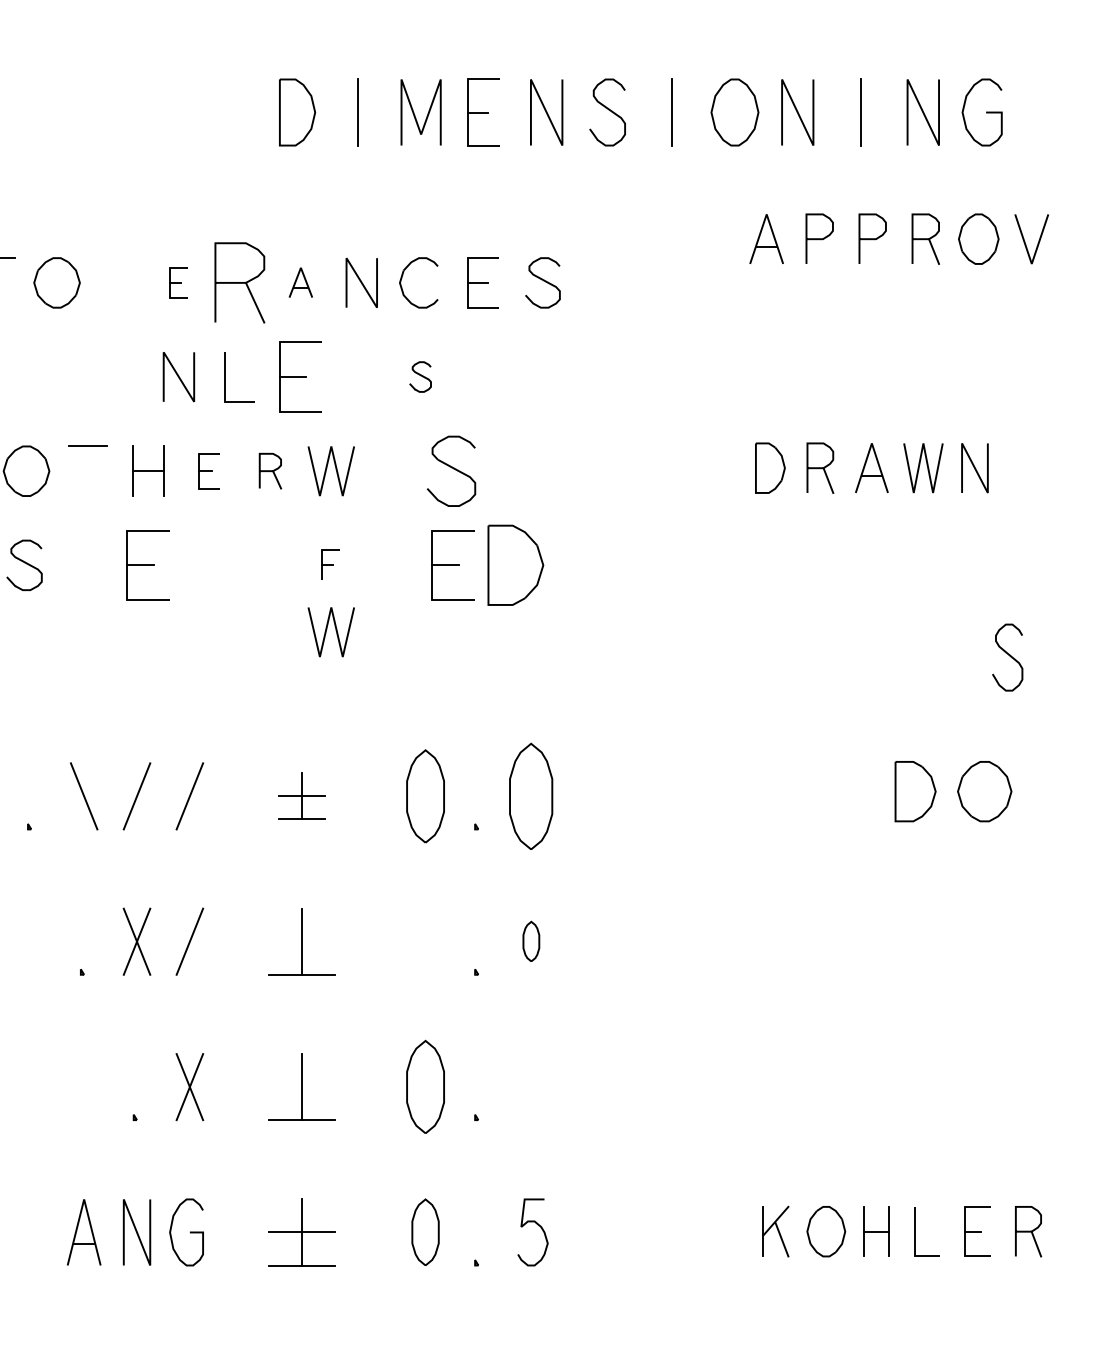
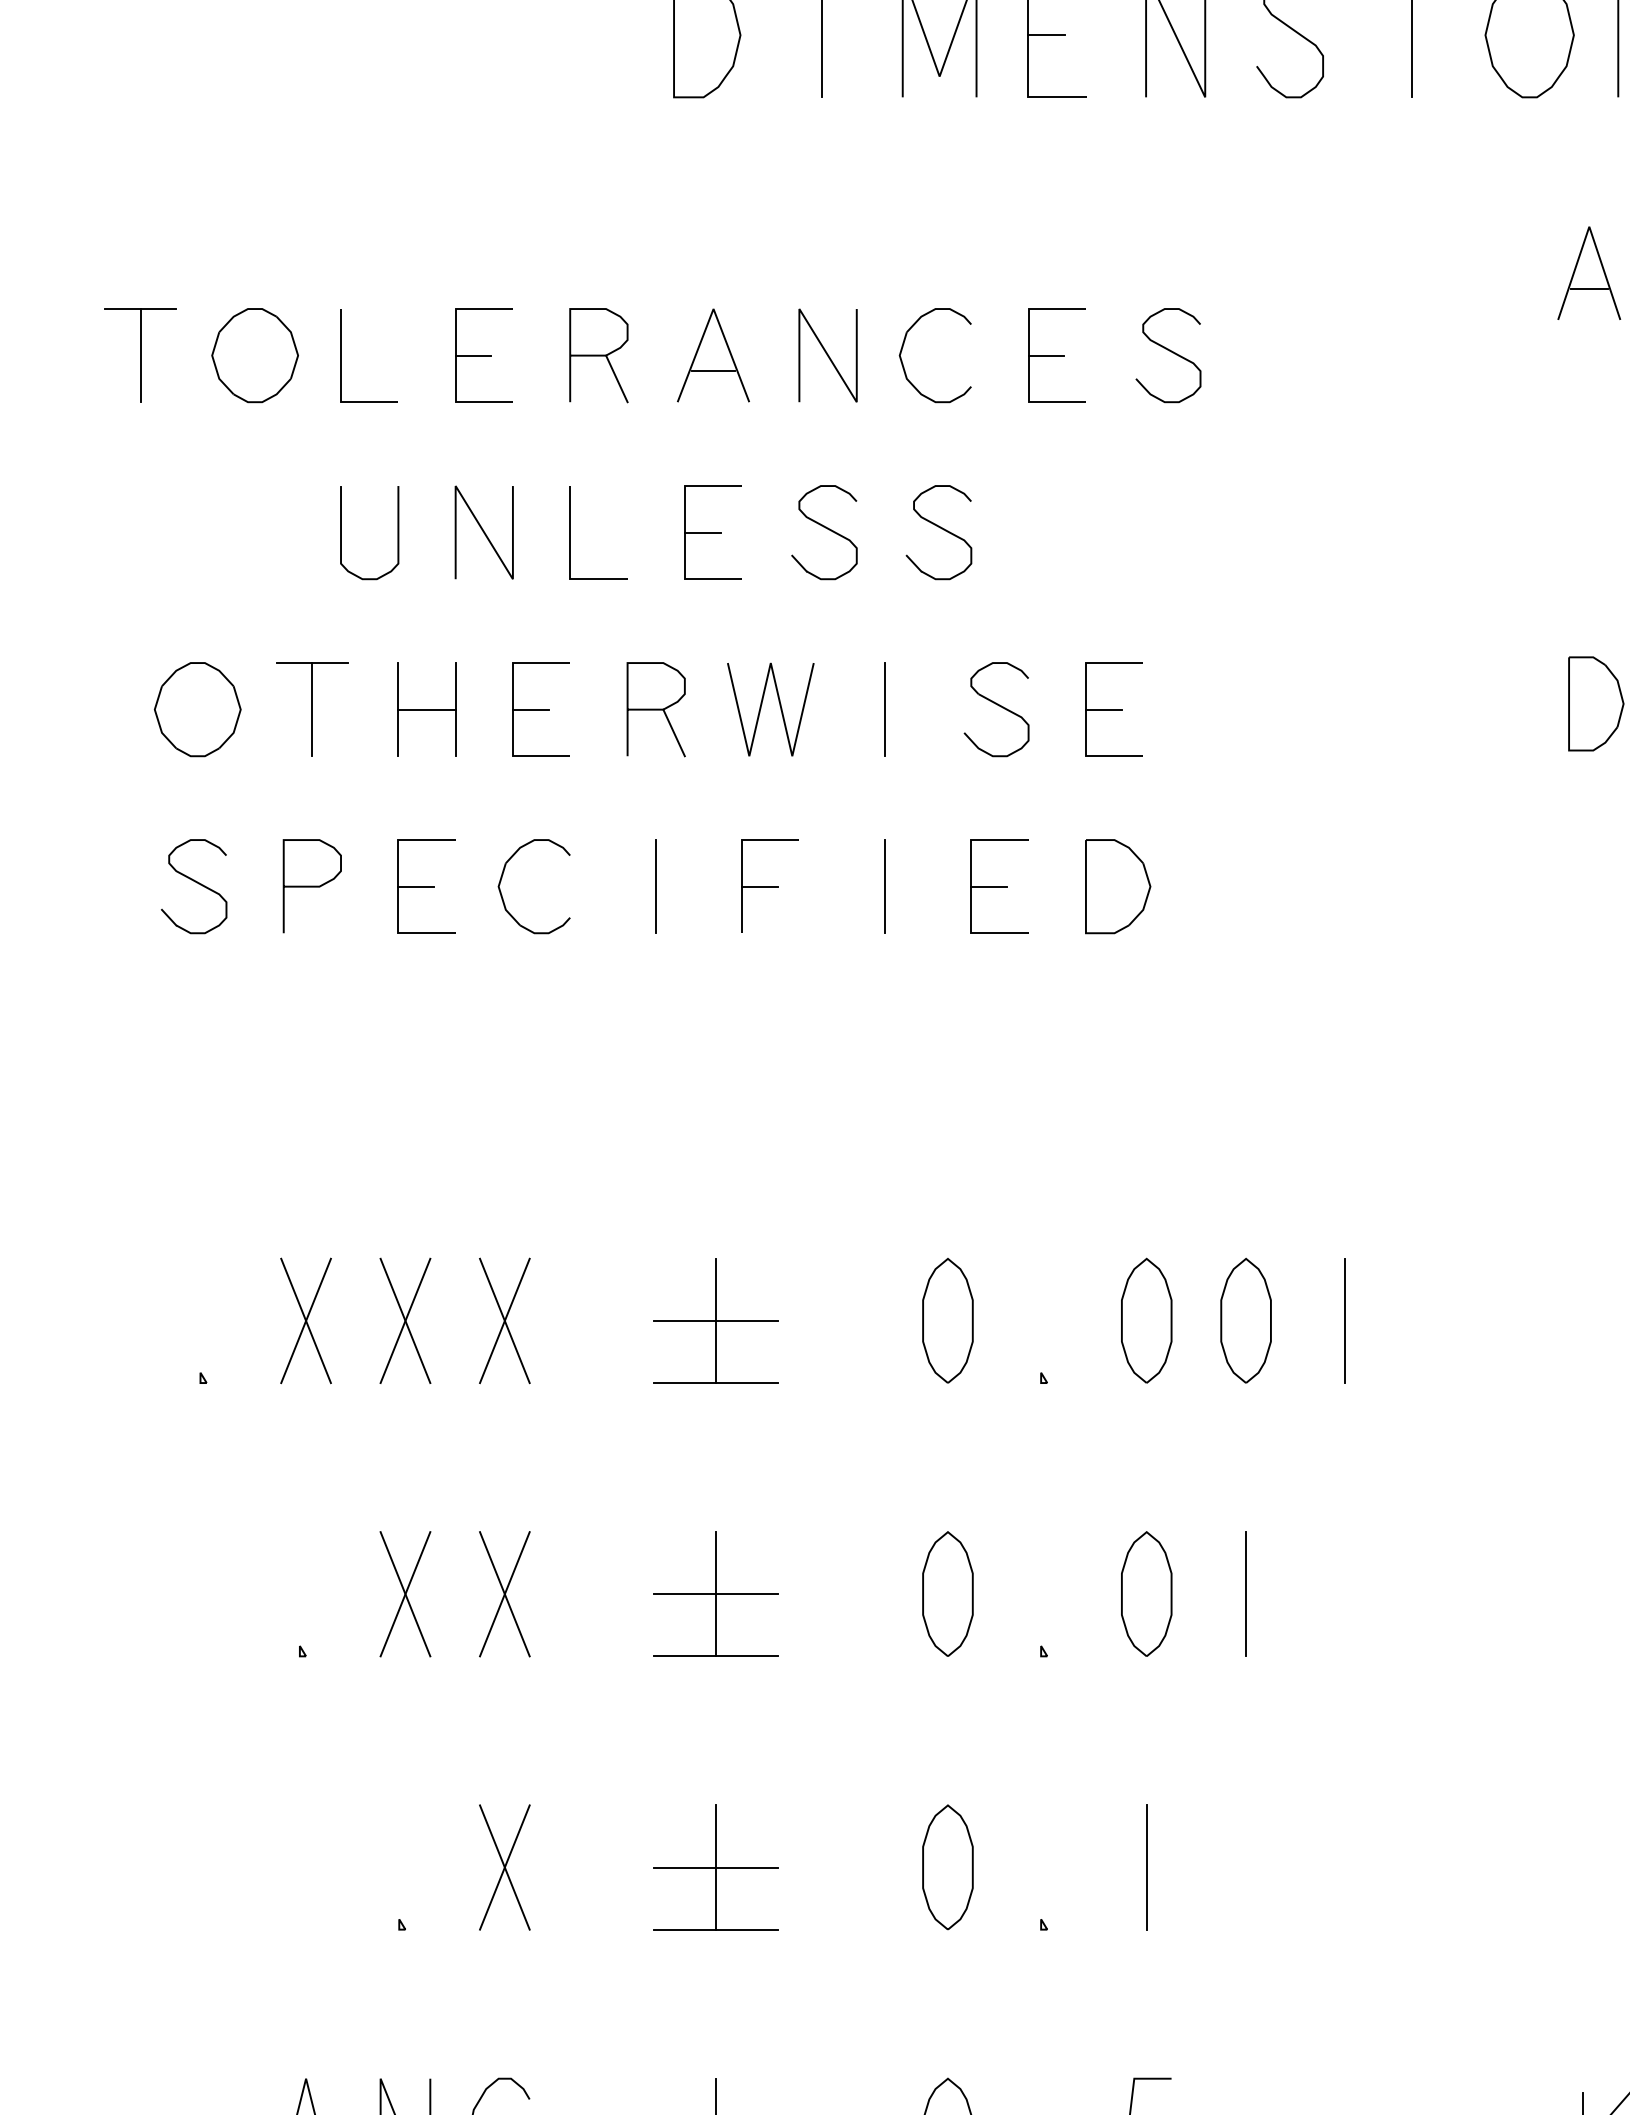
part: (178, 282) -> (483, 354), size x1.67
part: (239, 282) -> (598, 354), size x0.62
part: (300, 282) -> (712, 354), size x1.67
line: (103, 283) -> (342, 356), added
part: (300, 376) -> (712, 531), size x0.71
part: (359, 376) -> (823, 531), added
part: (420, 376) -> (938, 531), size x1.67
curve: (103, 377) -> (342, 533), added
part: (208, 470) -> (539, 708), size x1.43
part: (270, 470) -> (656, 708), size x1.43
line: (391, 470) -> (883, 708), added
part: (451, 470) -> (996, 708), size x0.71
part: (513, 470) -> (1113, 708), added
line: (87, 471) -> (312, 710), added
curve: (87, 564) -> (312, 884), added
part: (330, 564) -> (769, 884), size x1.67
part: (147, 565) -> (425, 886), size x0.71
line: (270, 565) -> (656, 886), added
line: (392, 565) -> (885, 886), added
part: (452, 565) -> (998, 886), size x0.71
part: (516, 565) -> (1118, 886), size x0.62
part: (189, 570) -> (504, 896), added
line: (326, 632) -> (761, 1012), removed
part: (301, 795) -> (714, 1319), size x1.43
part: (425, 795) -> (947, 1319), size x0.71
part: (531, 795) -> (1147, 1319), size x0.62
part: (584, 795) -> (1246, 1319), added
line: (83, 796) -> (304, 1321), added
line: (136, 796) -> (404, 1321), added
line: (189, 796) -> (504, 1321), added
line: (637, 796) -> (1346, 1321), added
line: (189, 941) -> (504, 1593), added
line: (302, 941) -> (716, 1593), added
part: (425, 941) -> (947, 1593), added
part: (531, 941) -> (1147, 1593), size x1.67
line: (584, 941) -> (1246, 1593), added
part: (425, 1086) -> (947, 1866), size x0.71
line: (302, 1087) -> (716, 1868), added
line: (531, 1087) -> (1147, 1868), added

